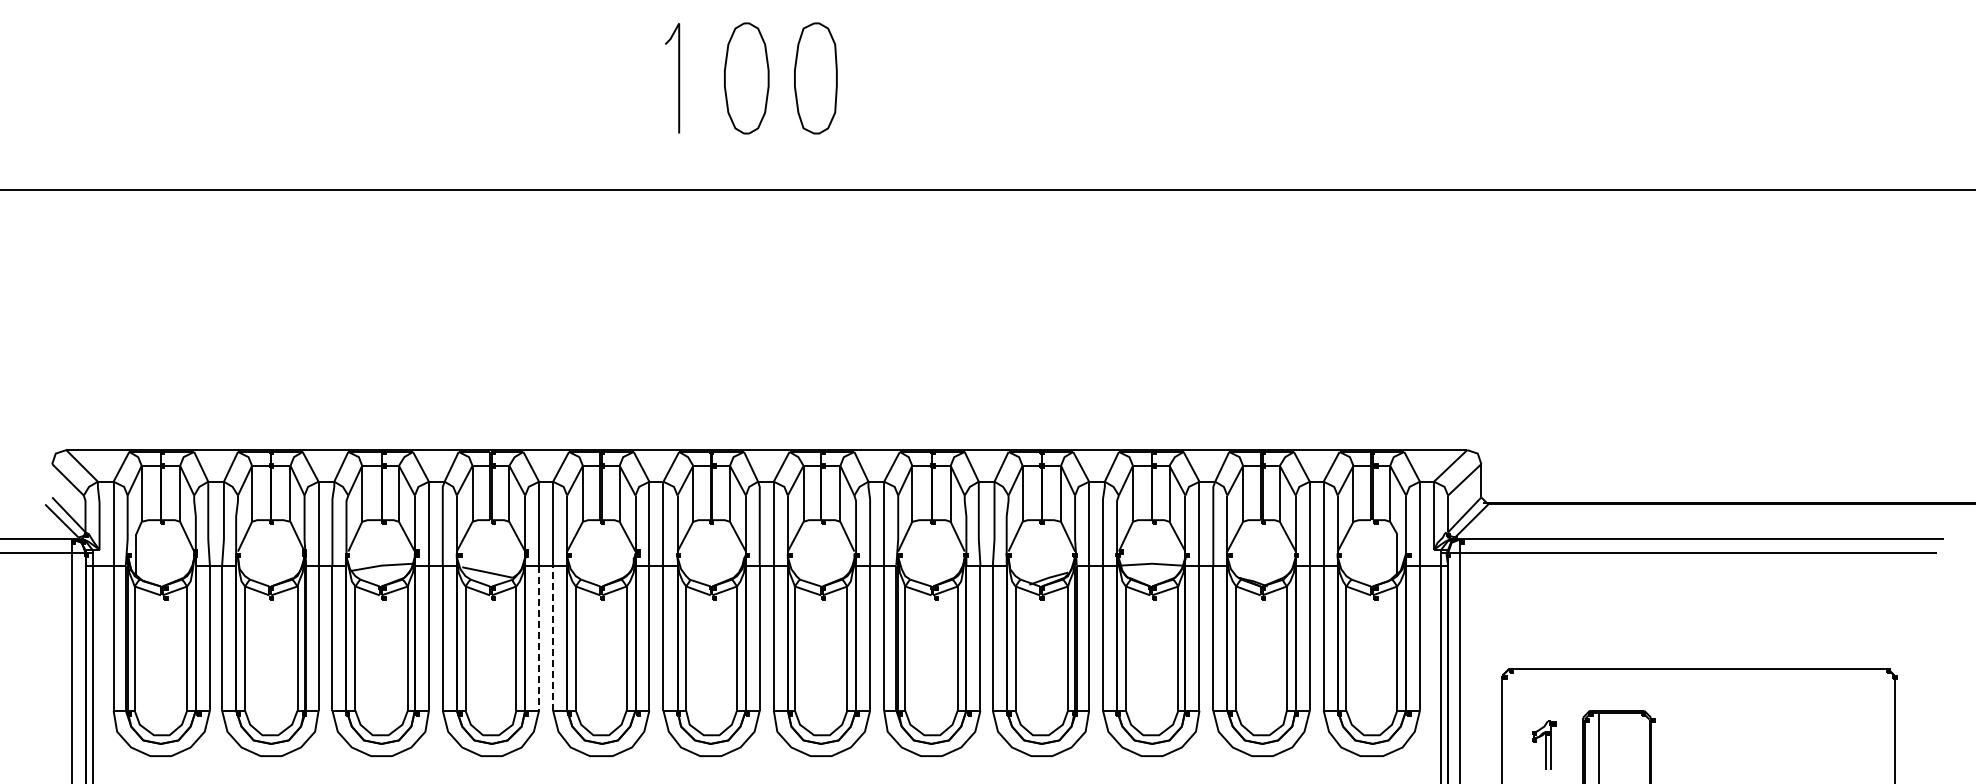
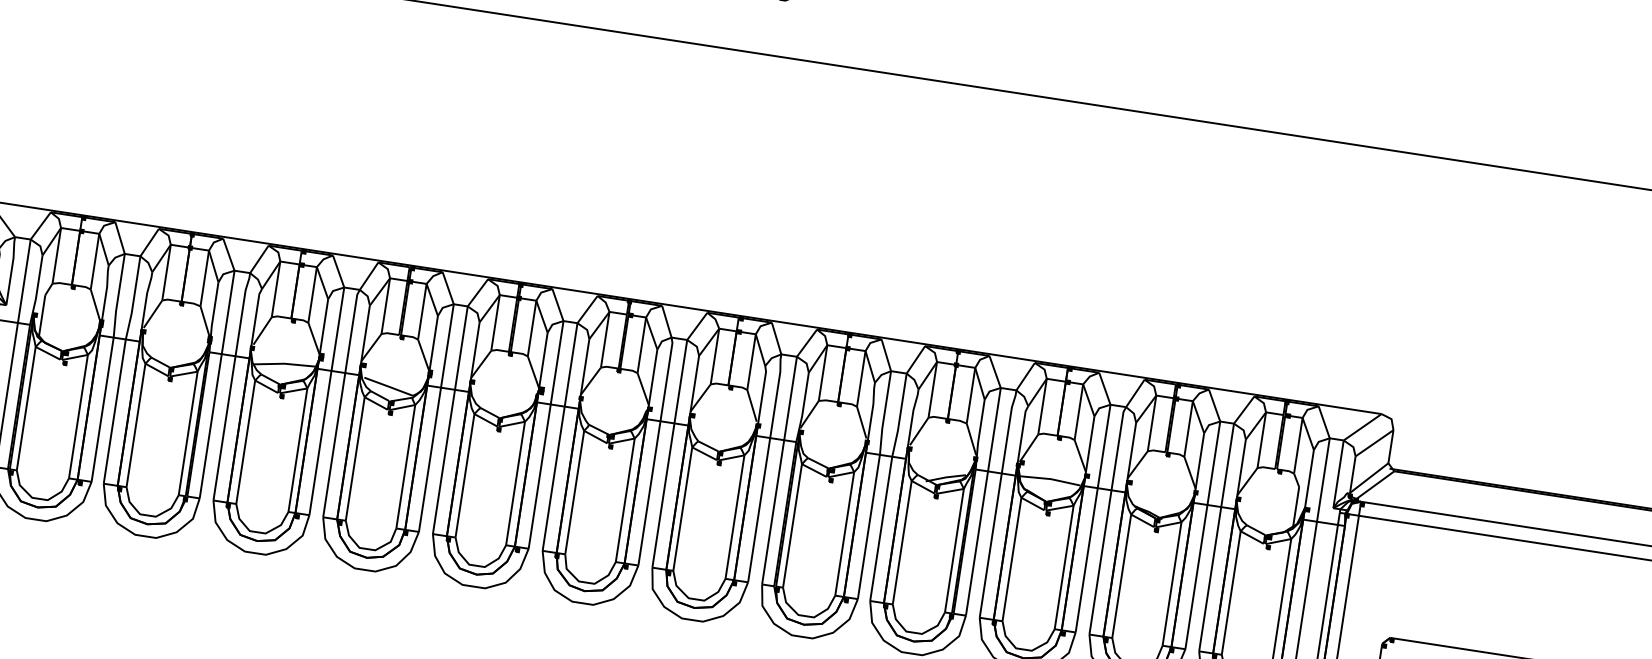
line: (539, 638) -> (430, 460), dashed -> solid
line: (553, 638) -> (444, 462), dashed -> solid

